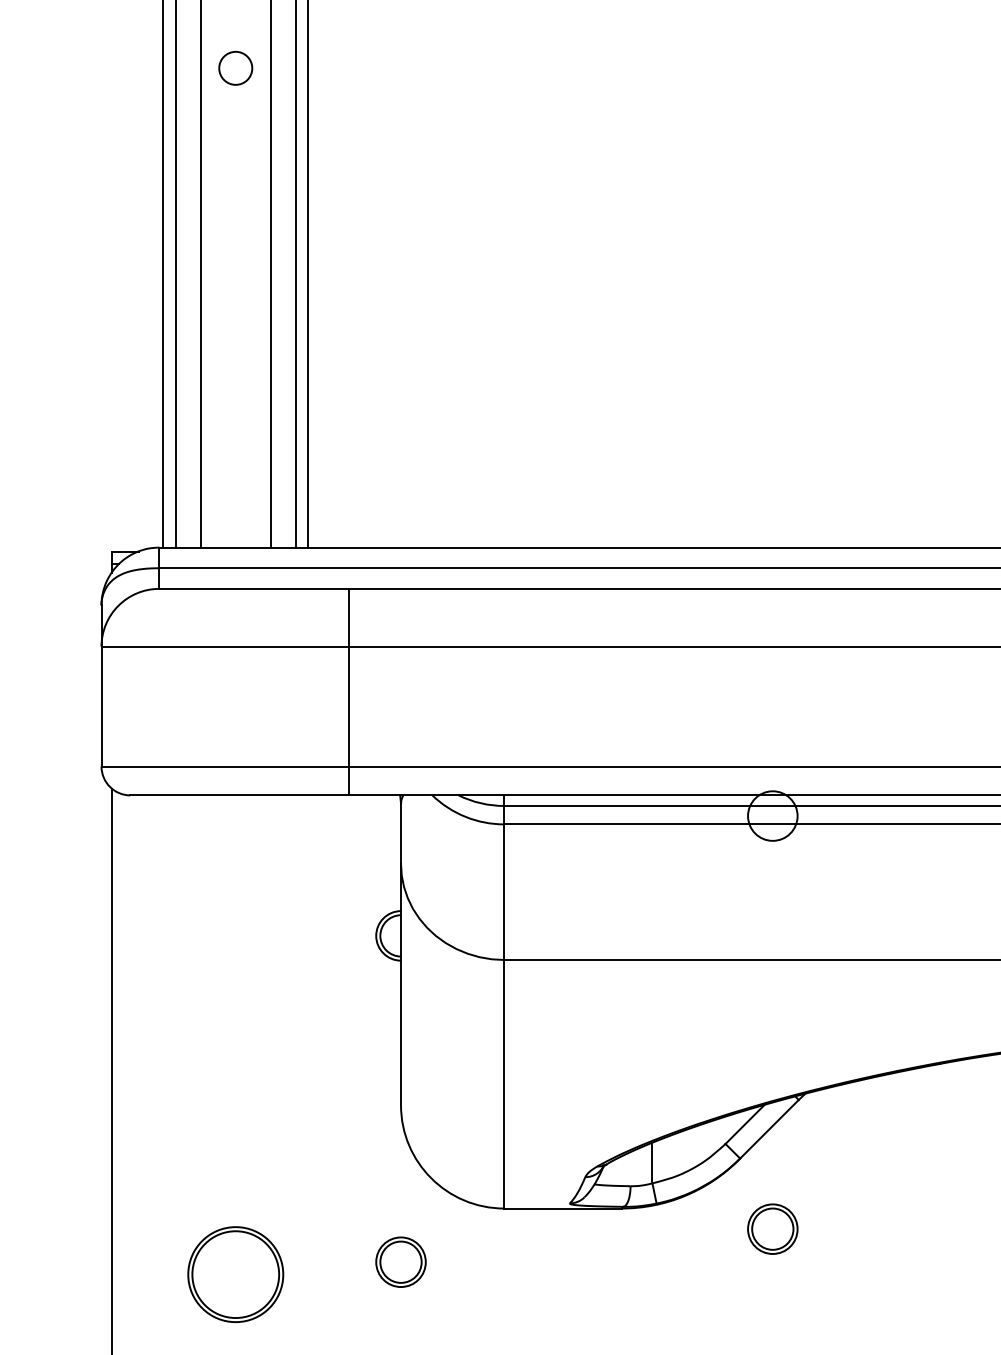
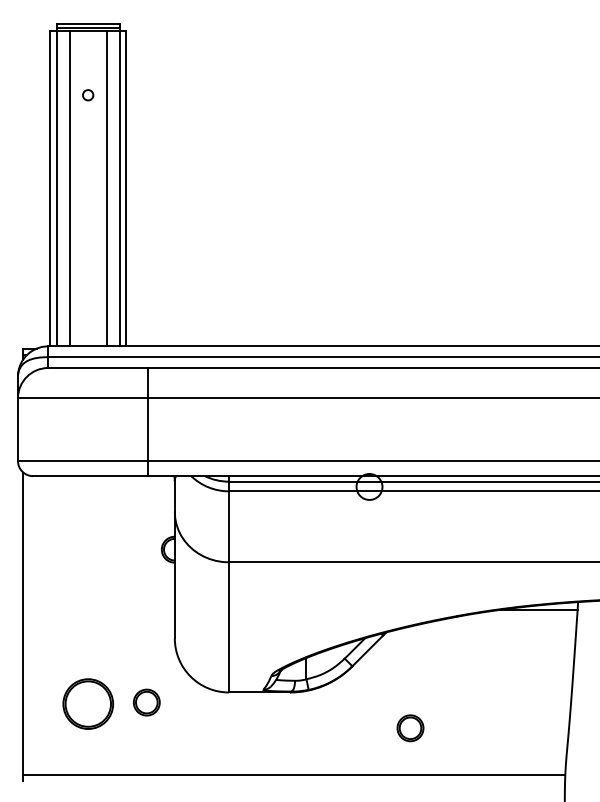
circle: (234, 66) -> (87, 94), size x0.6
part: (772, 1229) -> (410, 728), moved
part: (400, 1262) -> (146, 702), moved
part: (234, 1273) -> (87, 703), moved

